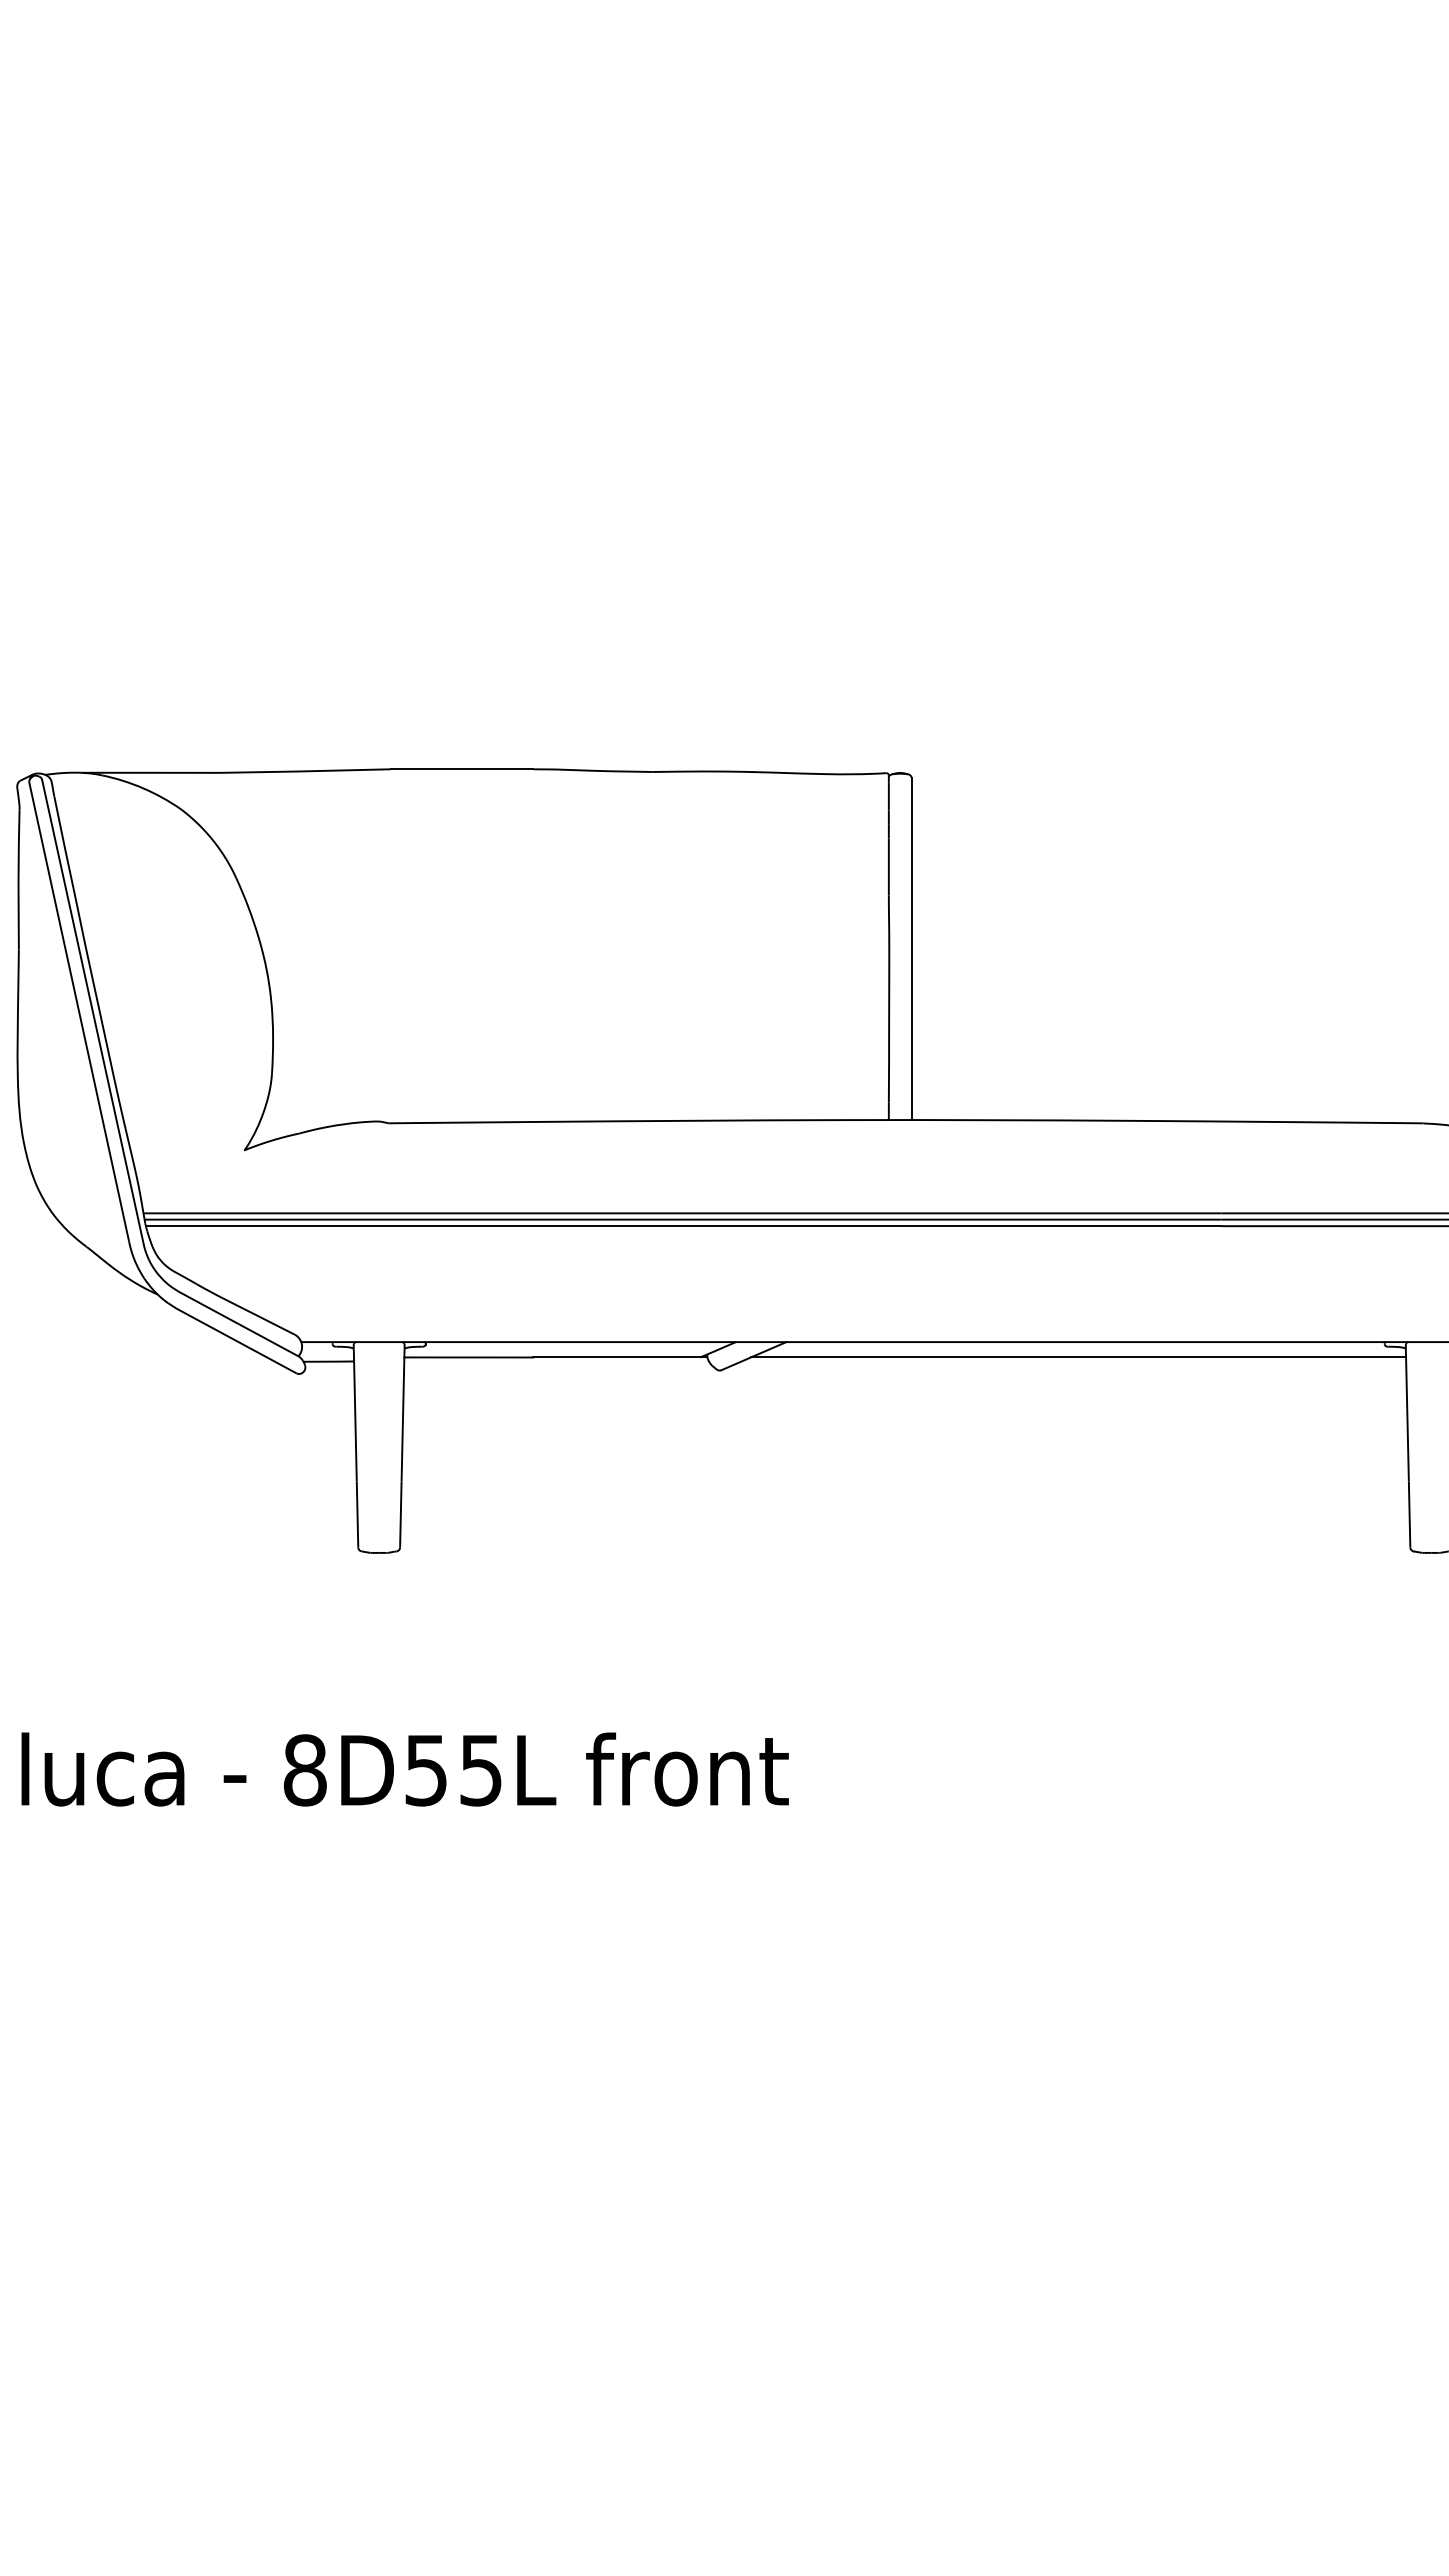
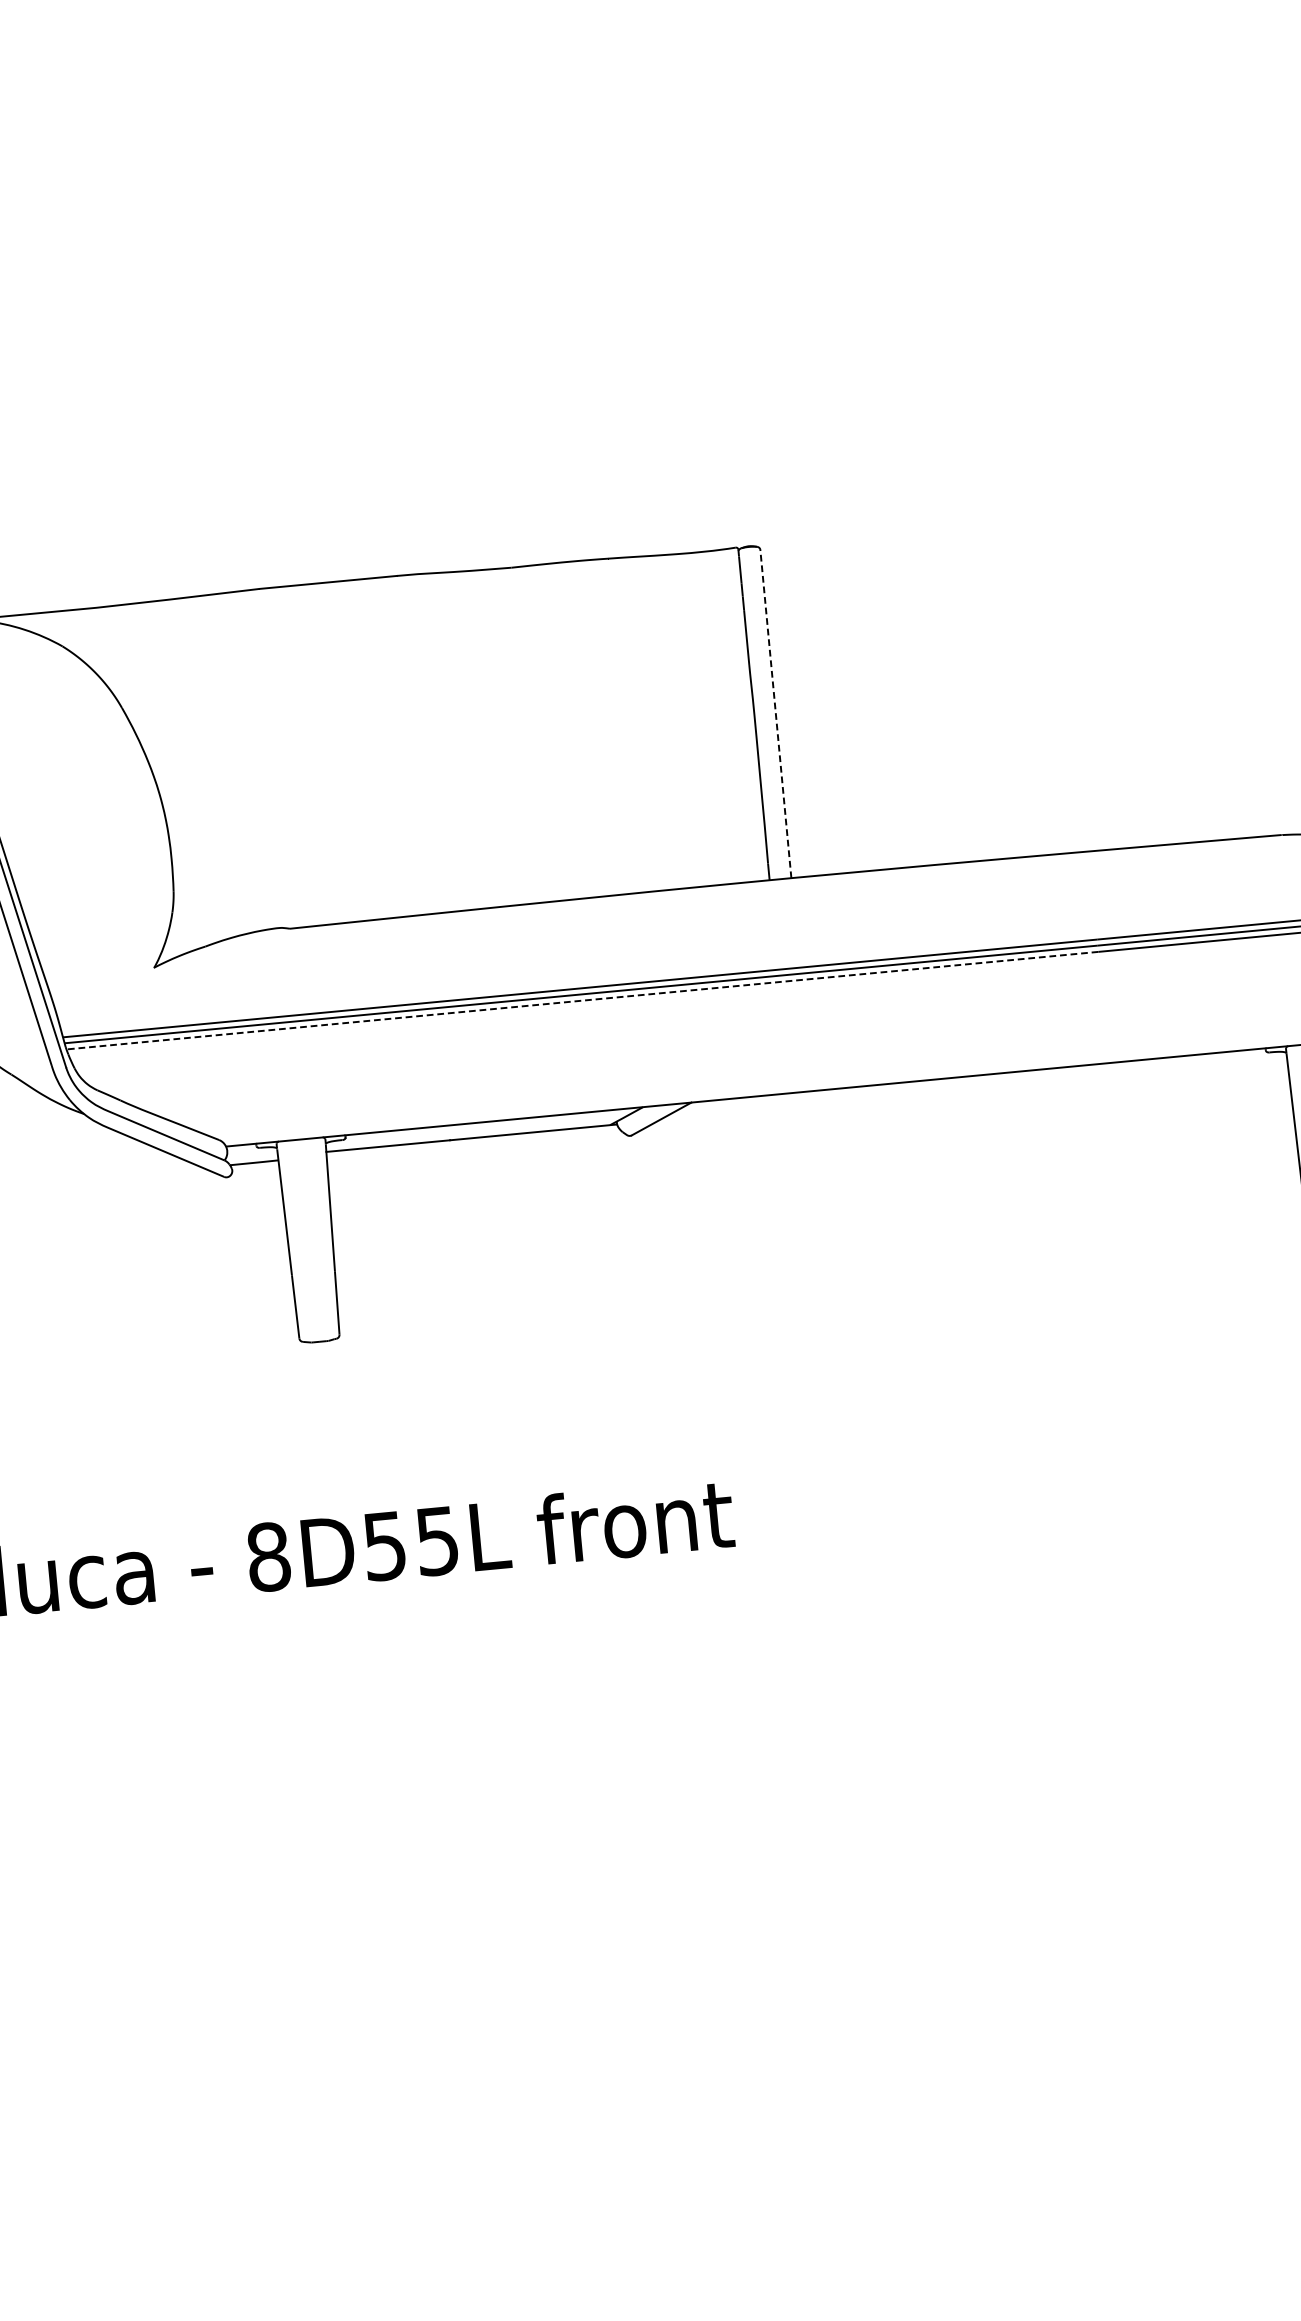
line: (911, 948) -> (775, 713), solid -> dashed
line: (683, 1226) -> (582, 1000), solid -> dashed
line: (1078, 1357) -> (973, 1090), removed

